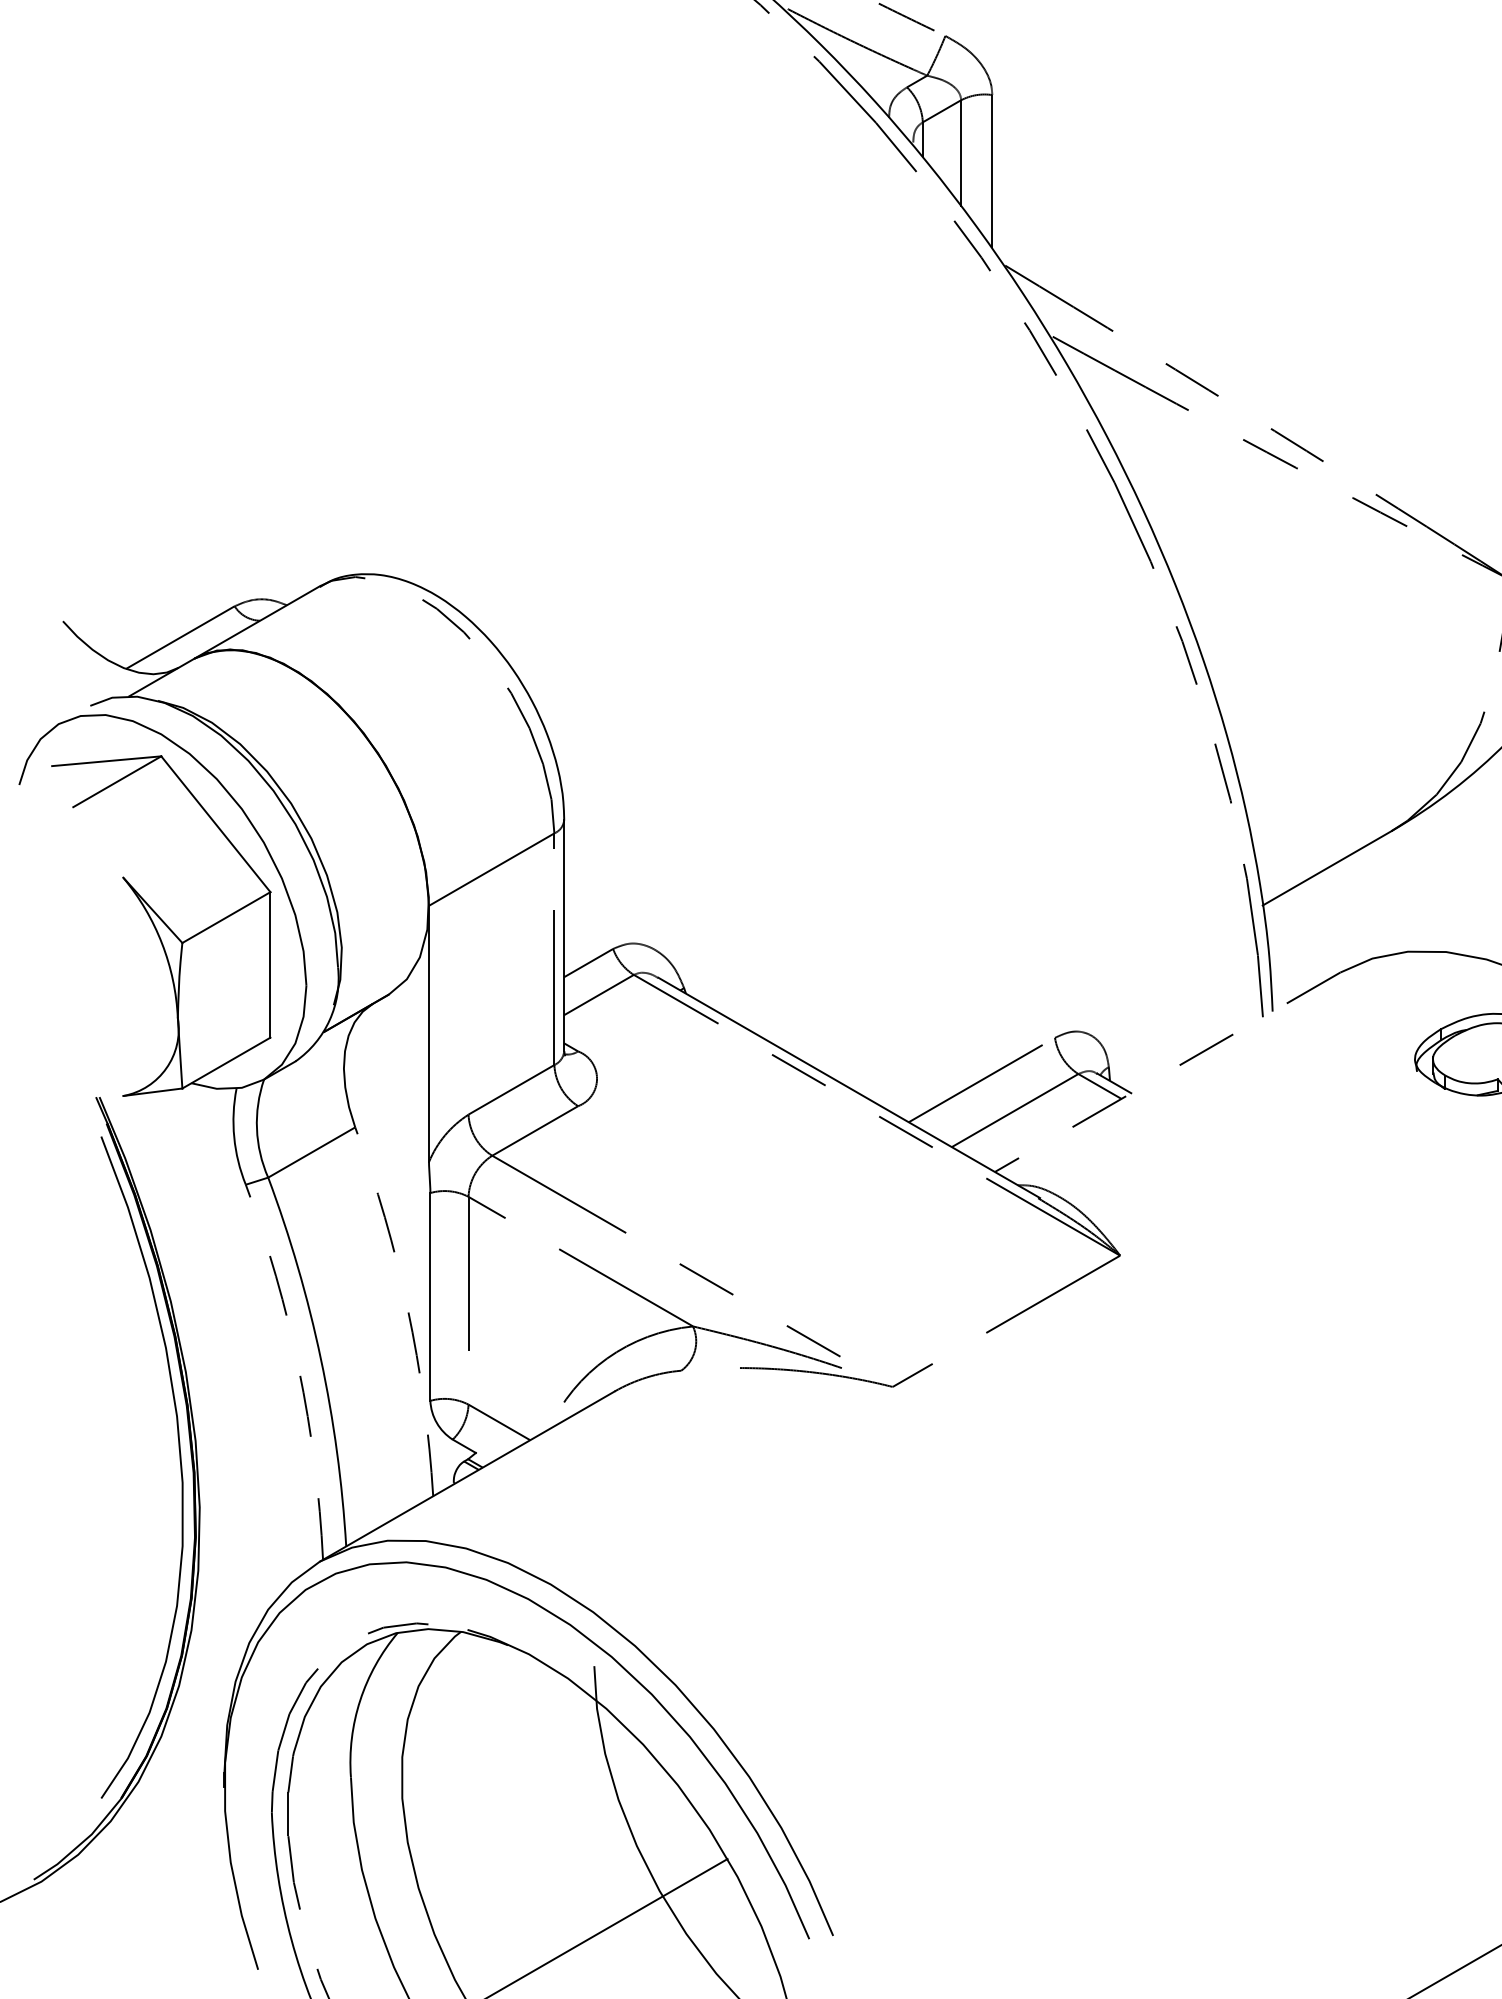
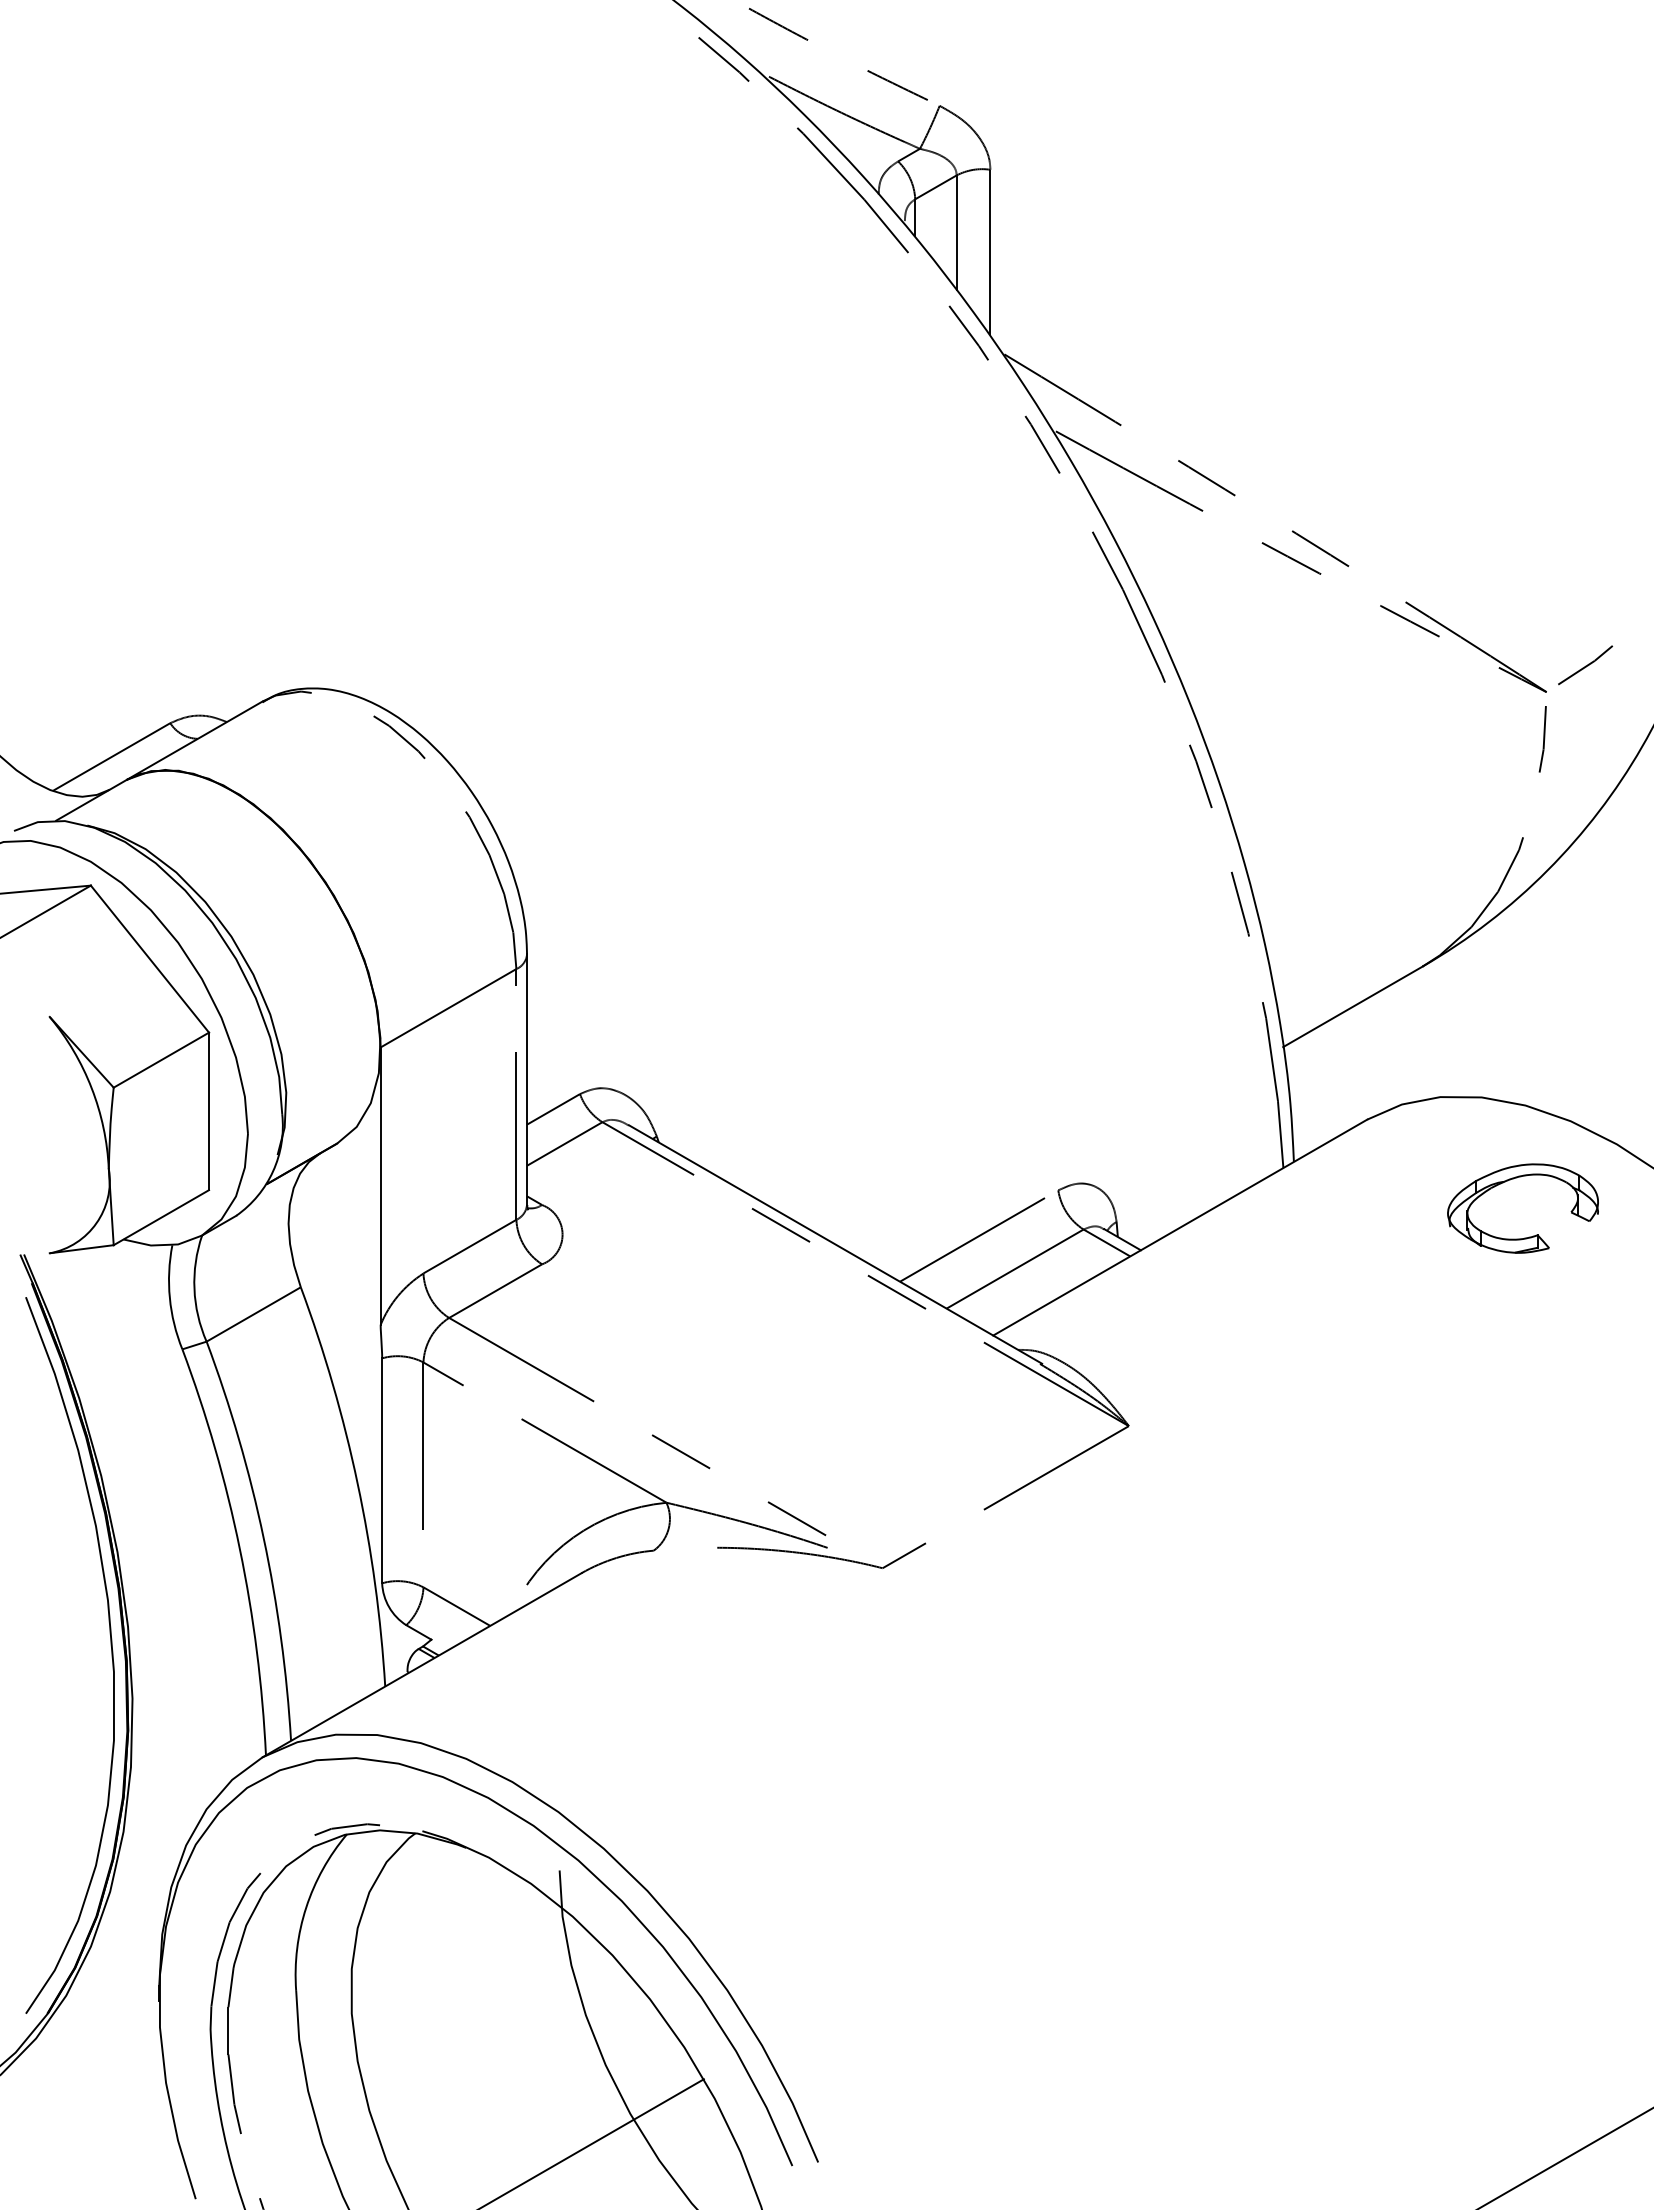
line: (1167, 1072) -> (1180, 1227), dashed -> solid
arc: (407, 1308) -> (357, 1483), dashed -> solid
arc: (298, 1369) -> (239, 1549), dashed -> solid

